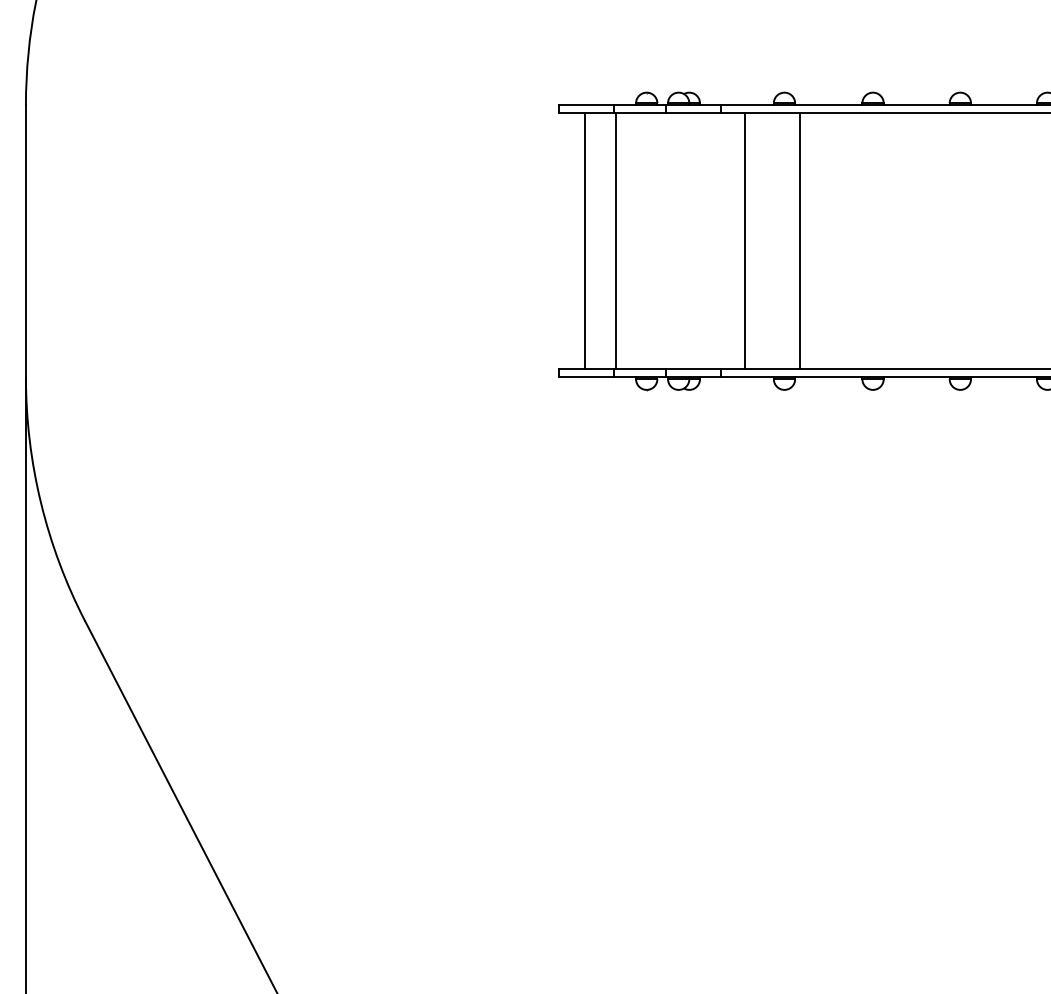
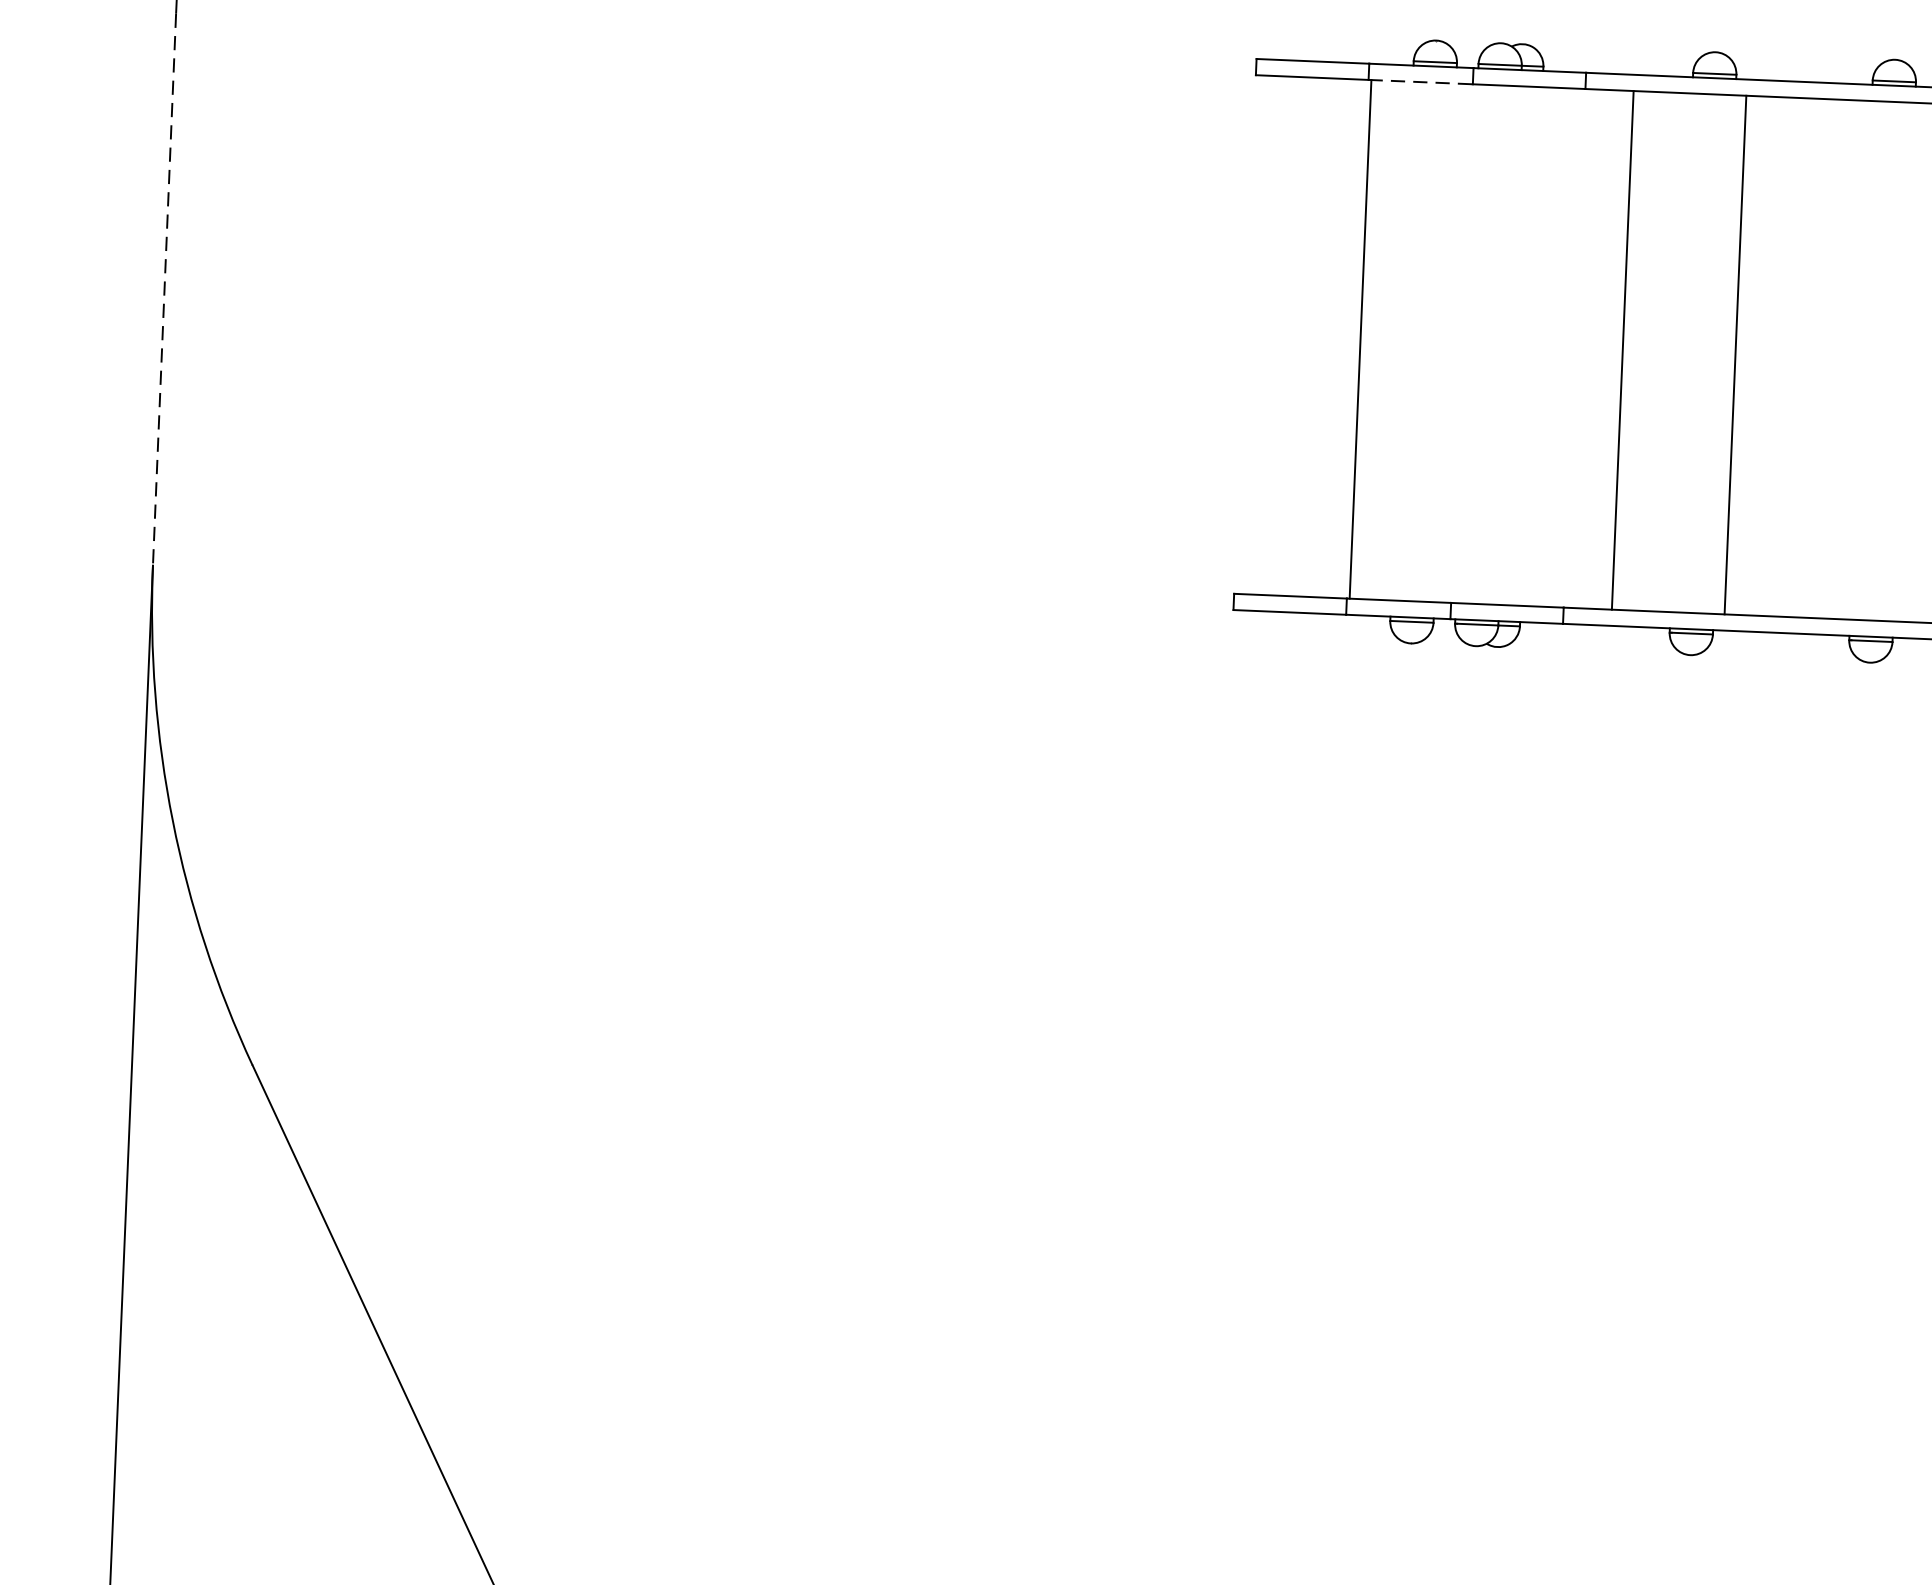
line: (639, 113) -> (1419, 82), solid -> dashed
line: (25, 241) -> (163, 289), solid -> dashed
line: (585, 241) -> (1299, 337), removed

